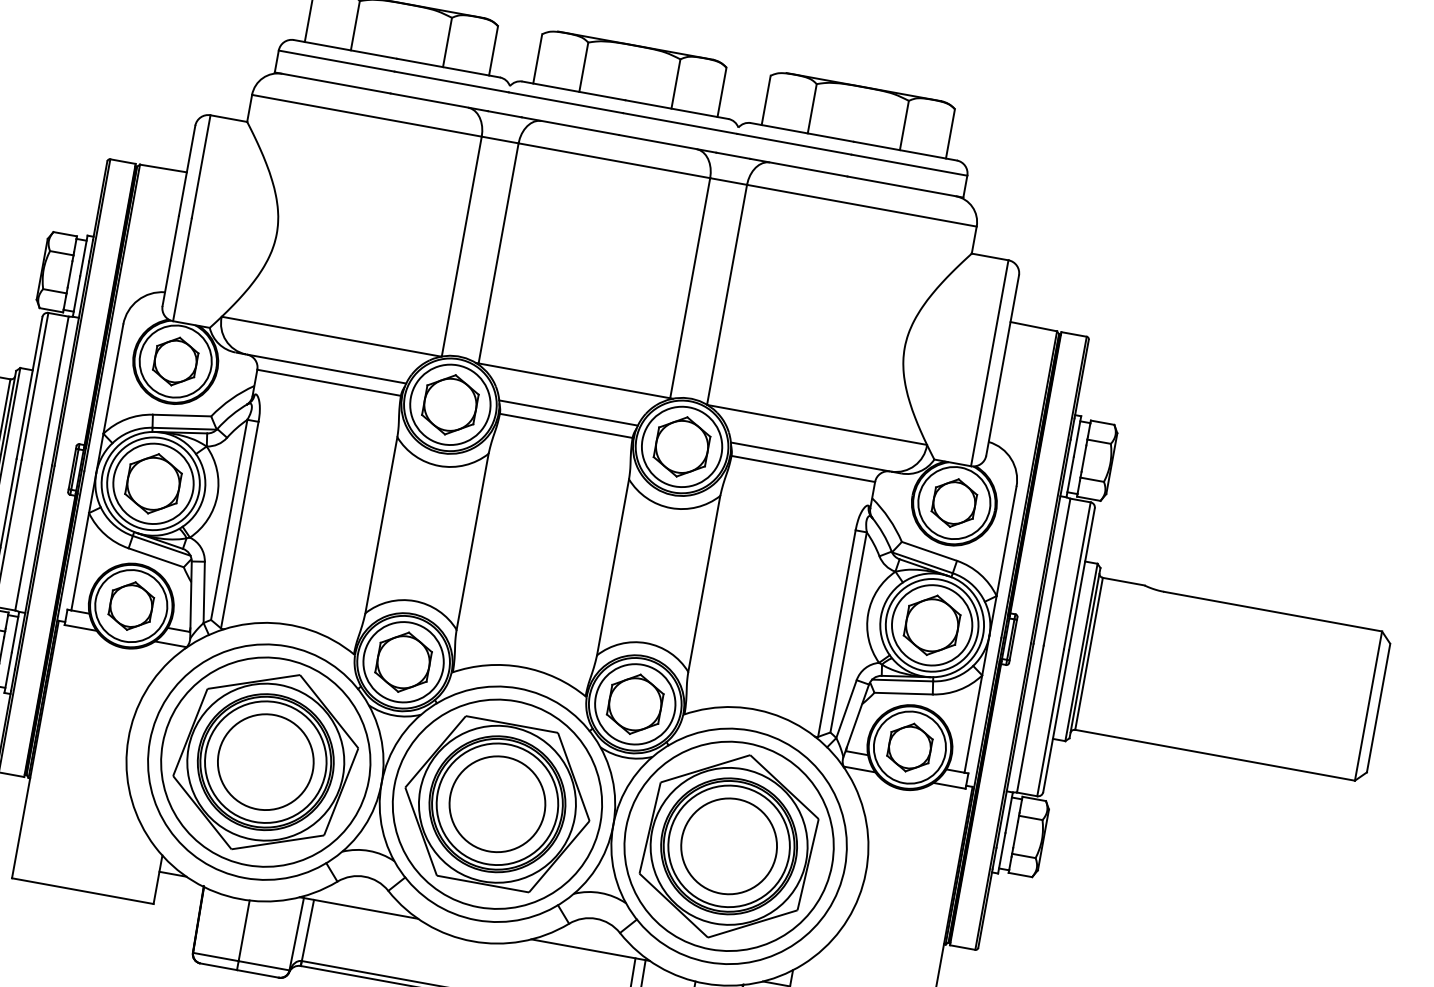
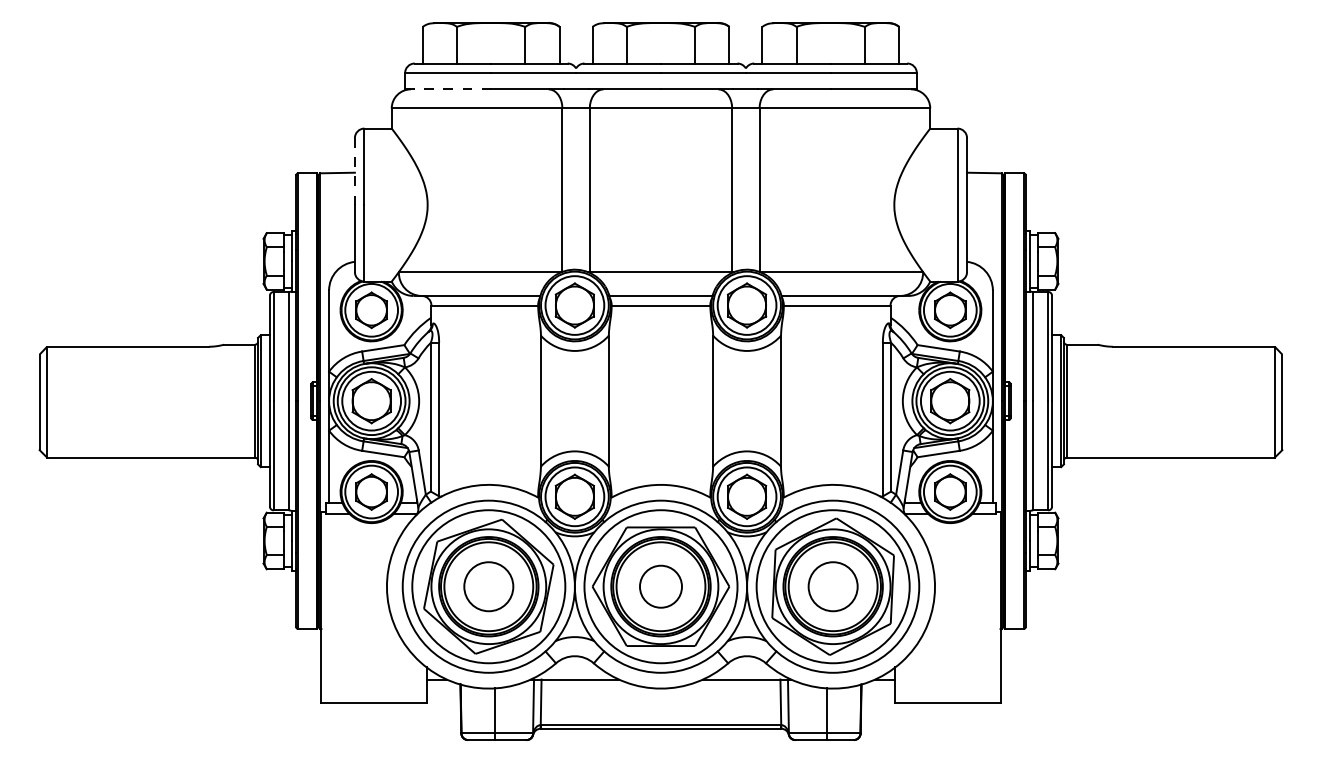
line: (333, 83) -> (448, 89), solid -> dashed
line: (186, 170) -> (354, 171), solid -> dashed
circle: (265, 761) -> (488, 586), size x0.7
circle: (496, 803) -> (660, 586), size x0.6
circle: (729, 846) -> (833, 586), size x0.7

